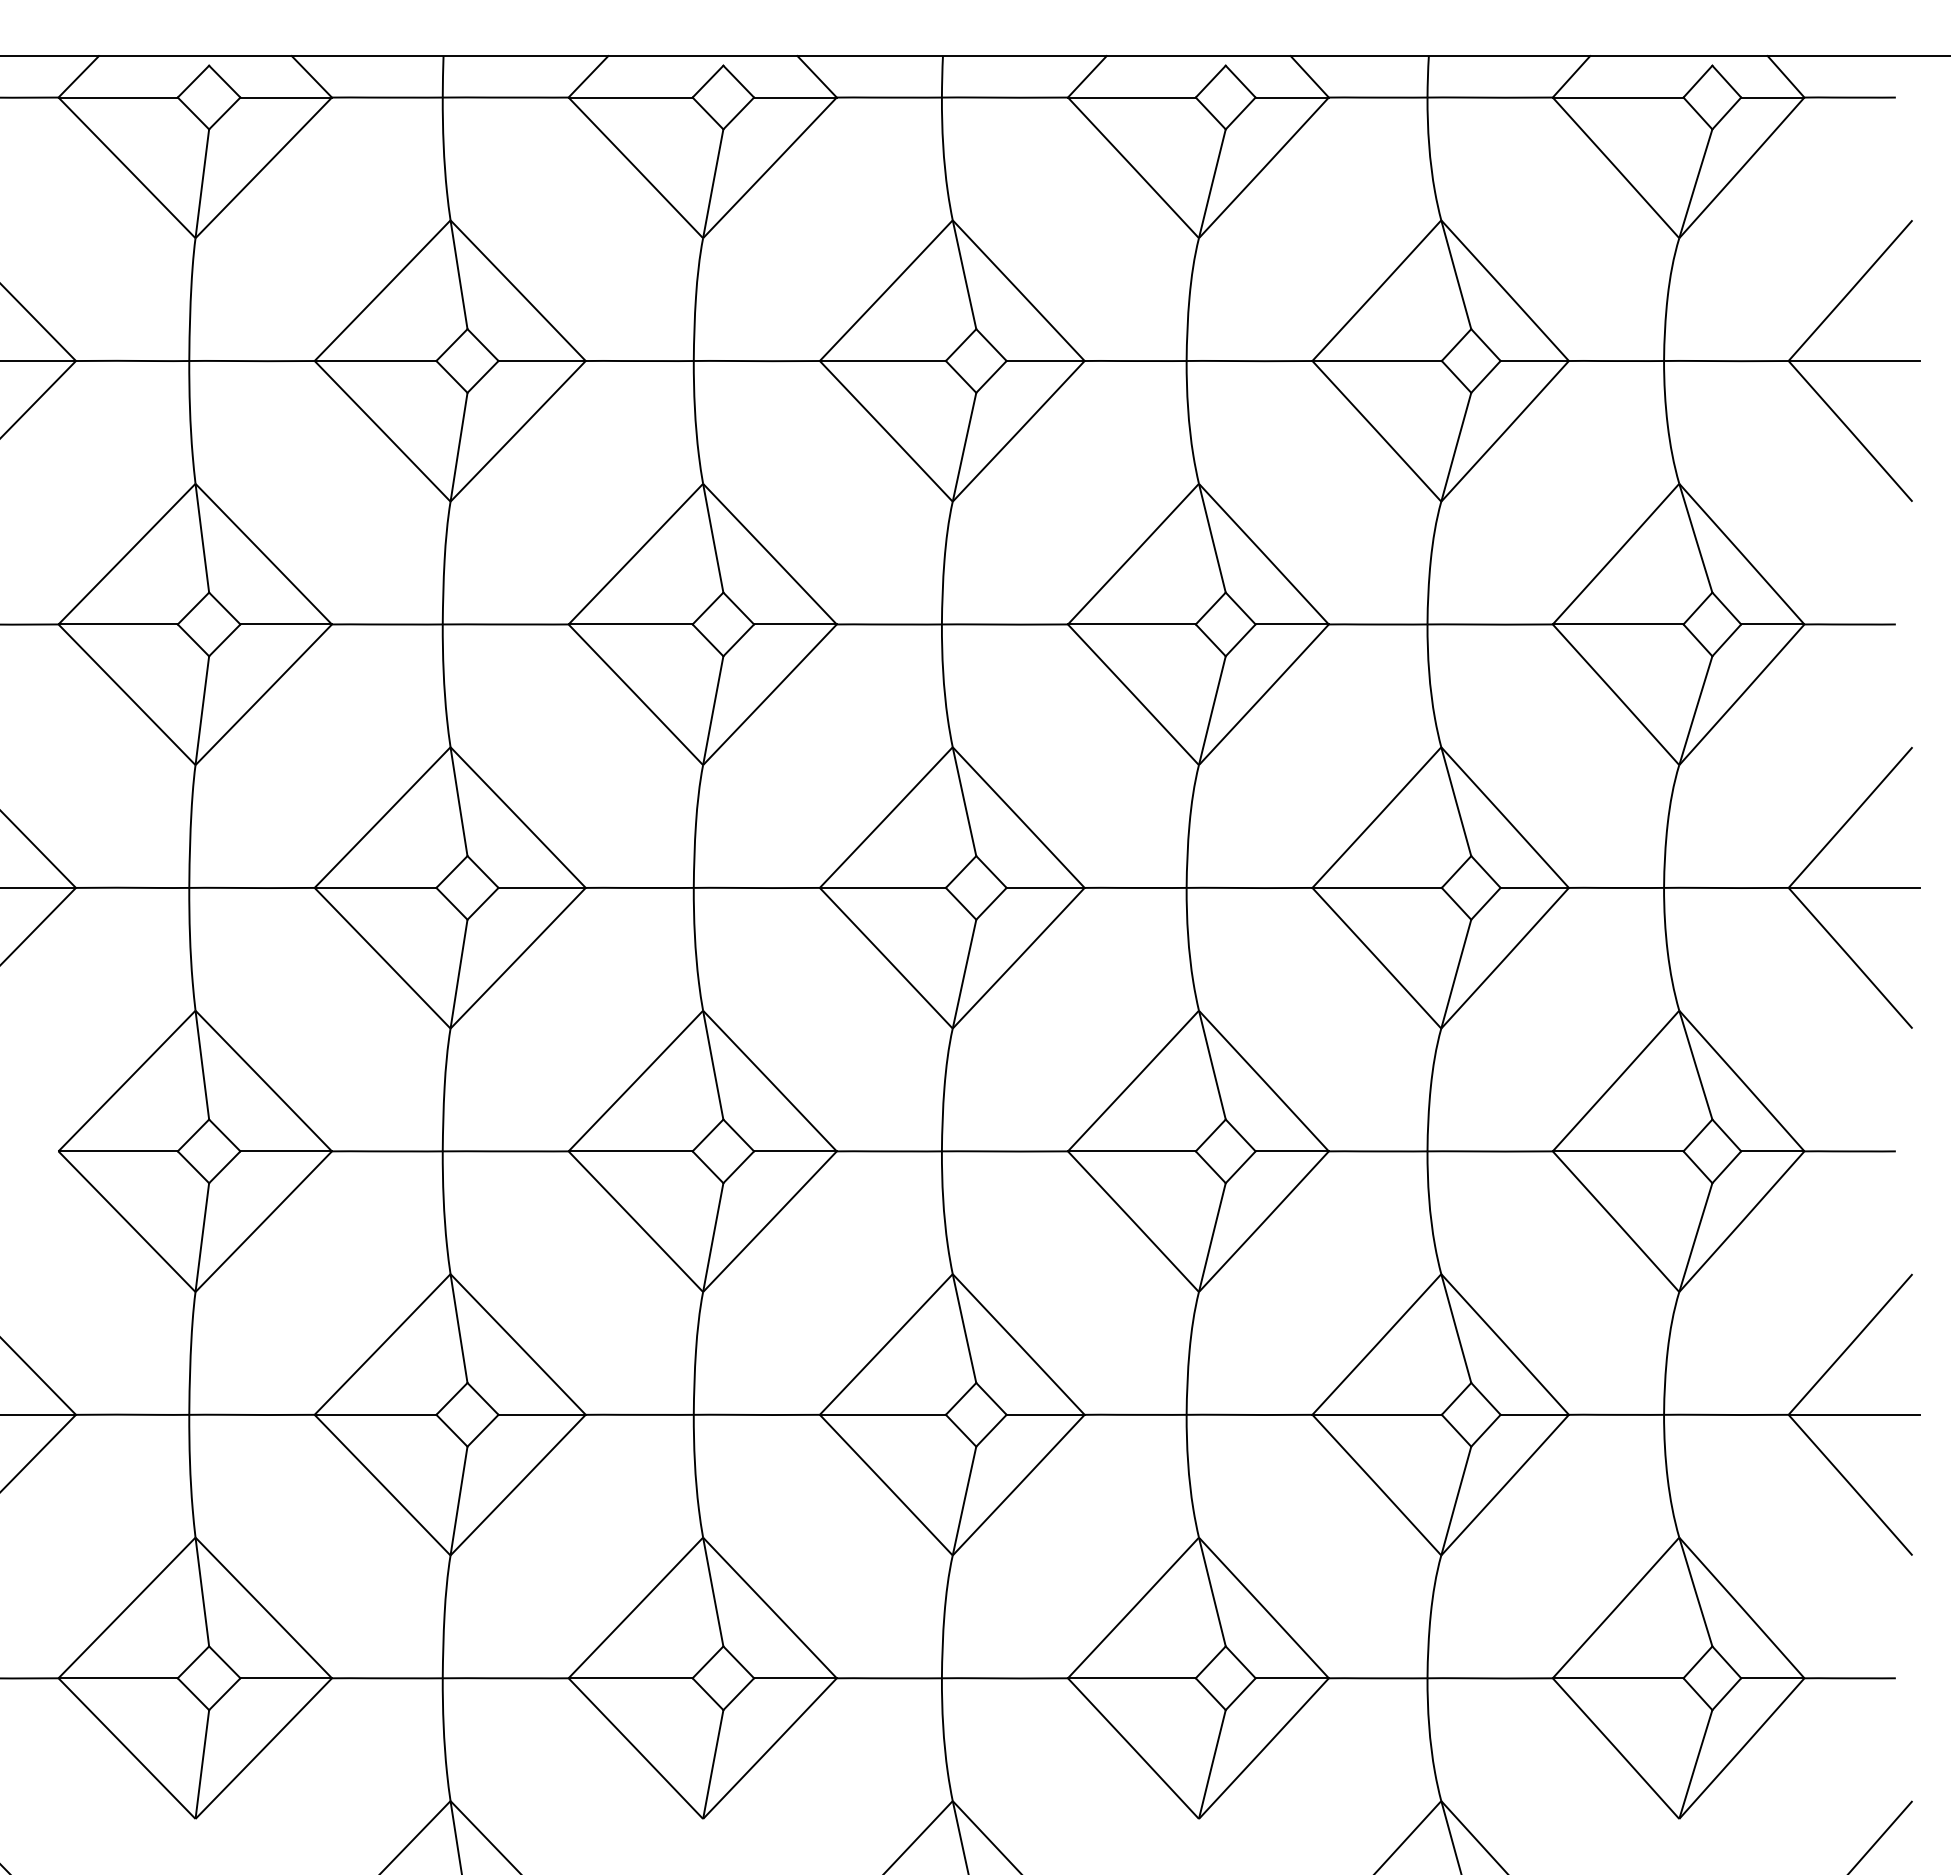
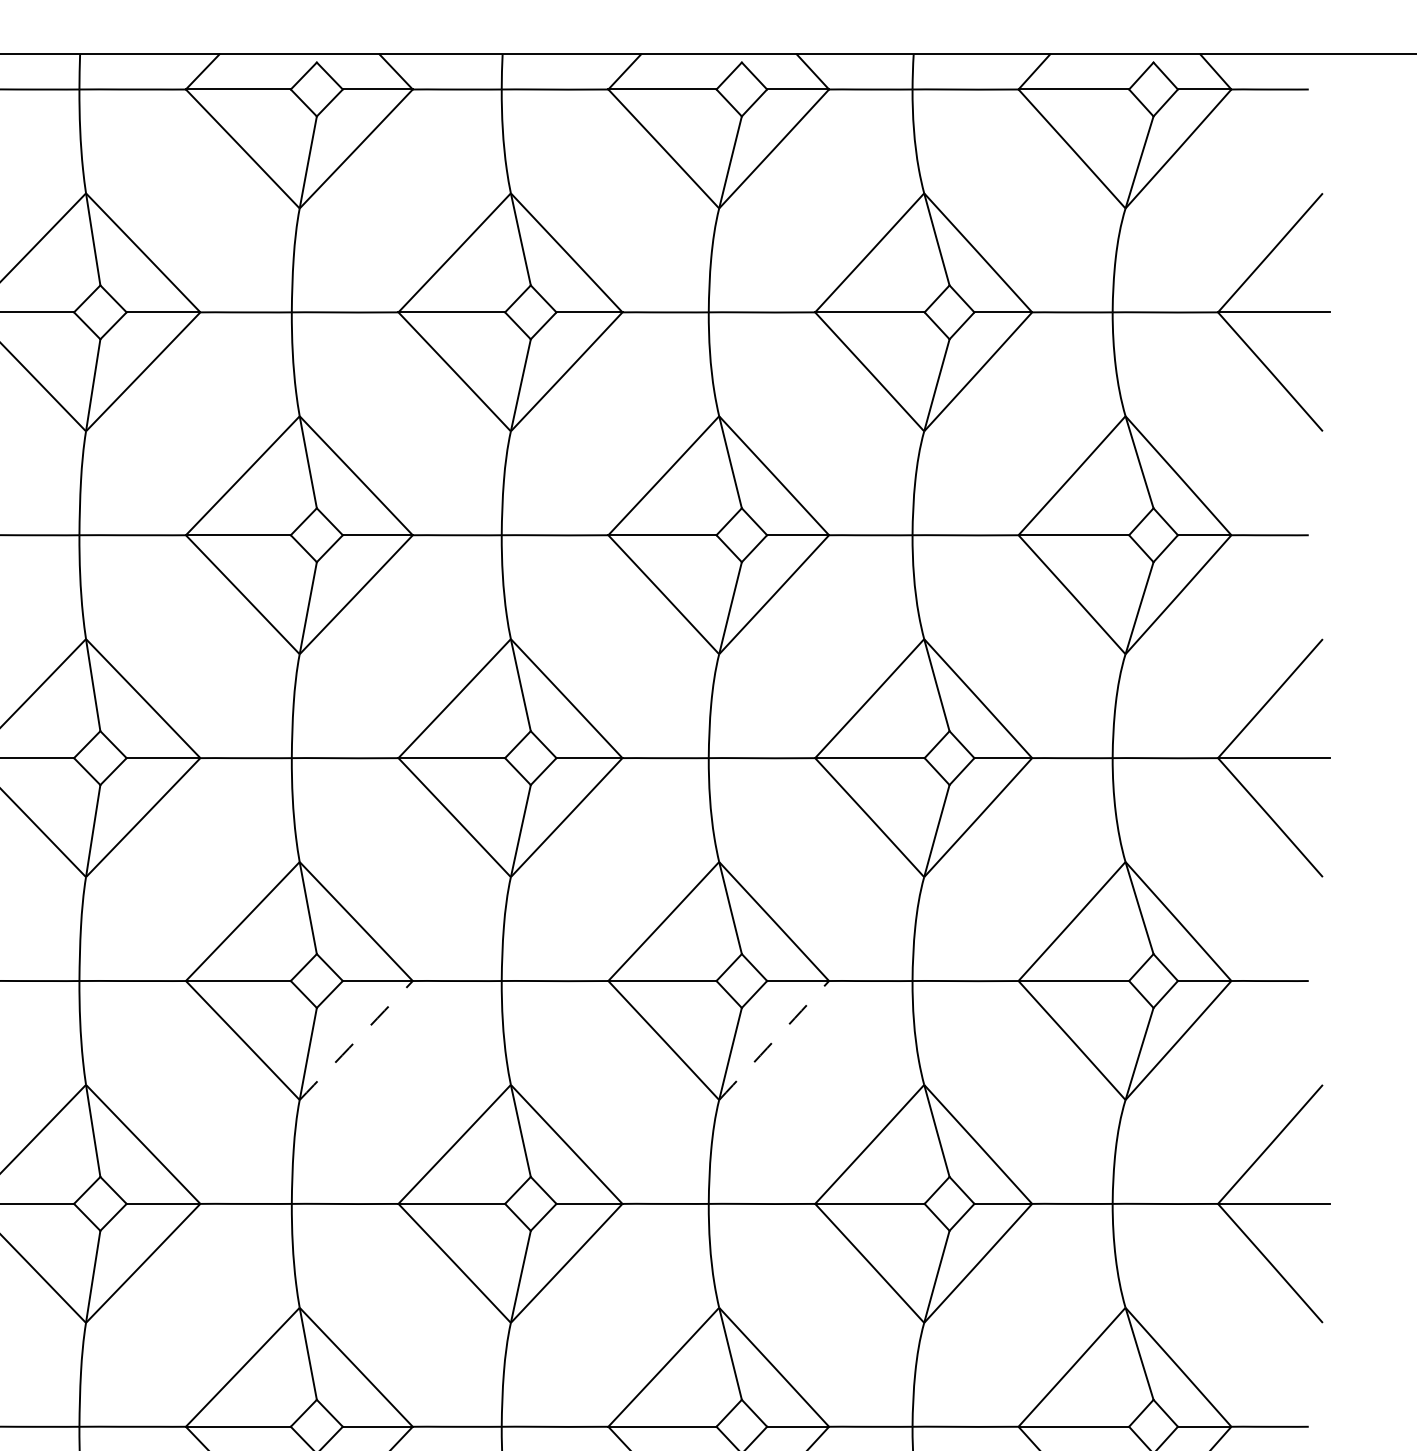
arc: (770, 1221) -> (356, 1040), solid -> dashed
arc: (1264, 1221) -> (774, 1040), solid -> dashed

